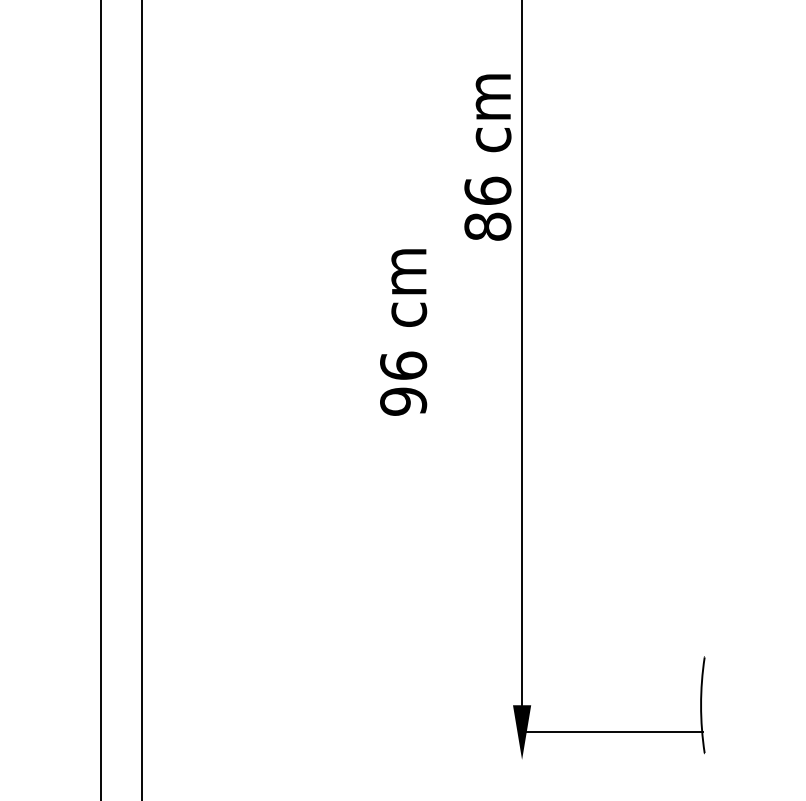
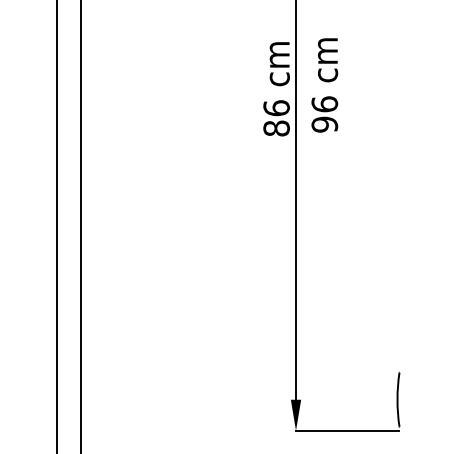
text: (403, 332) -> (324, 85), moved
line: (612, 731) -> (347, 430), moved

